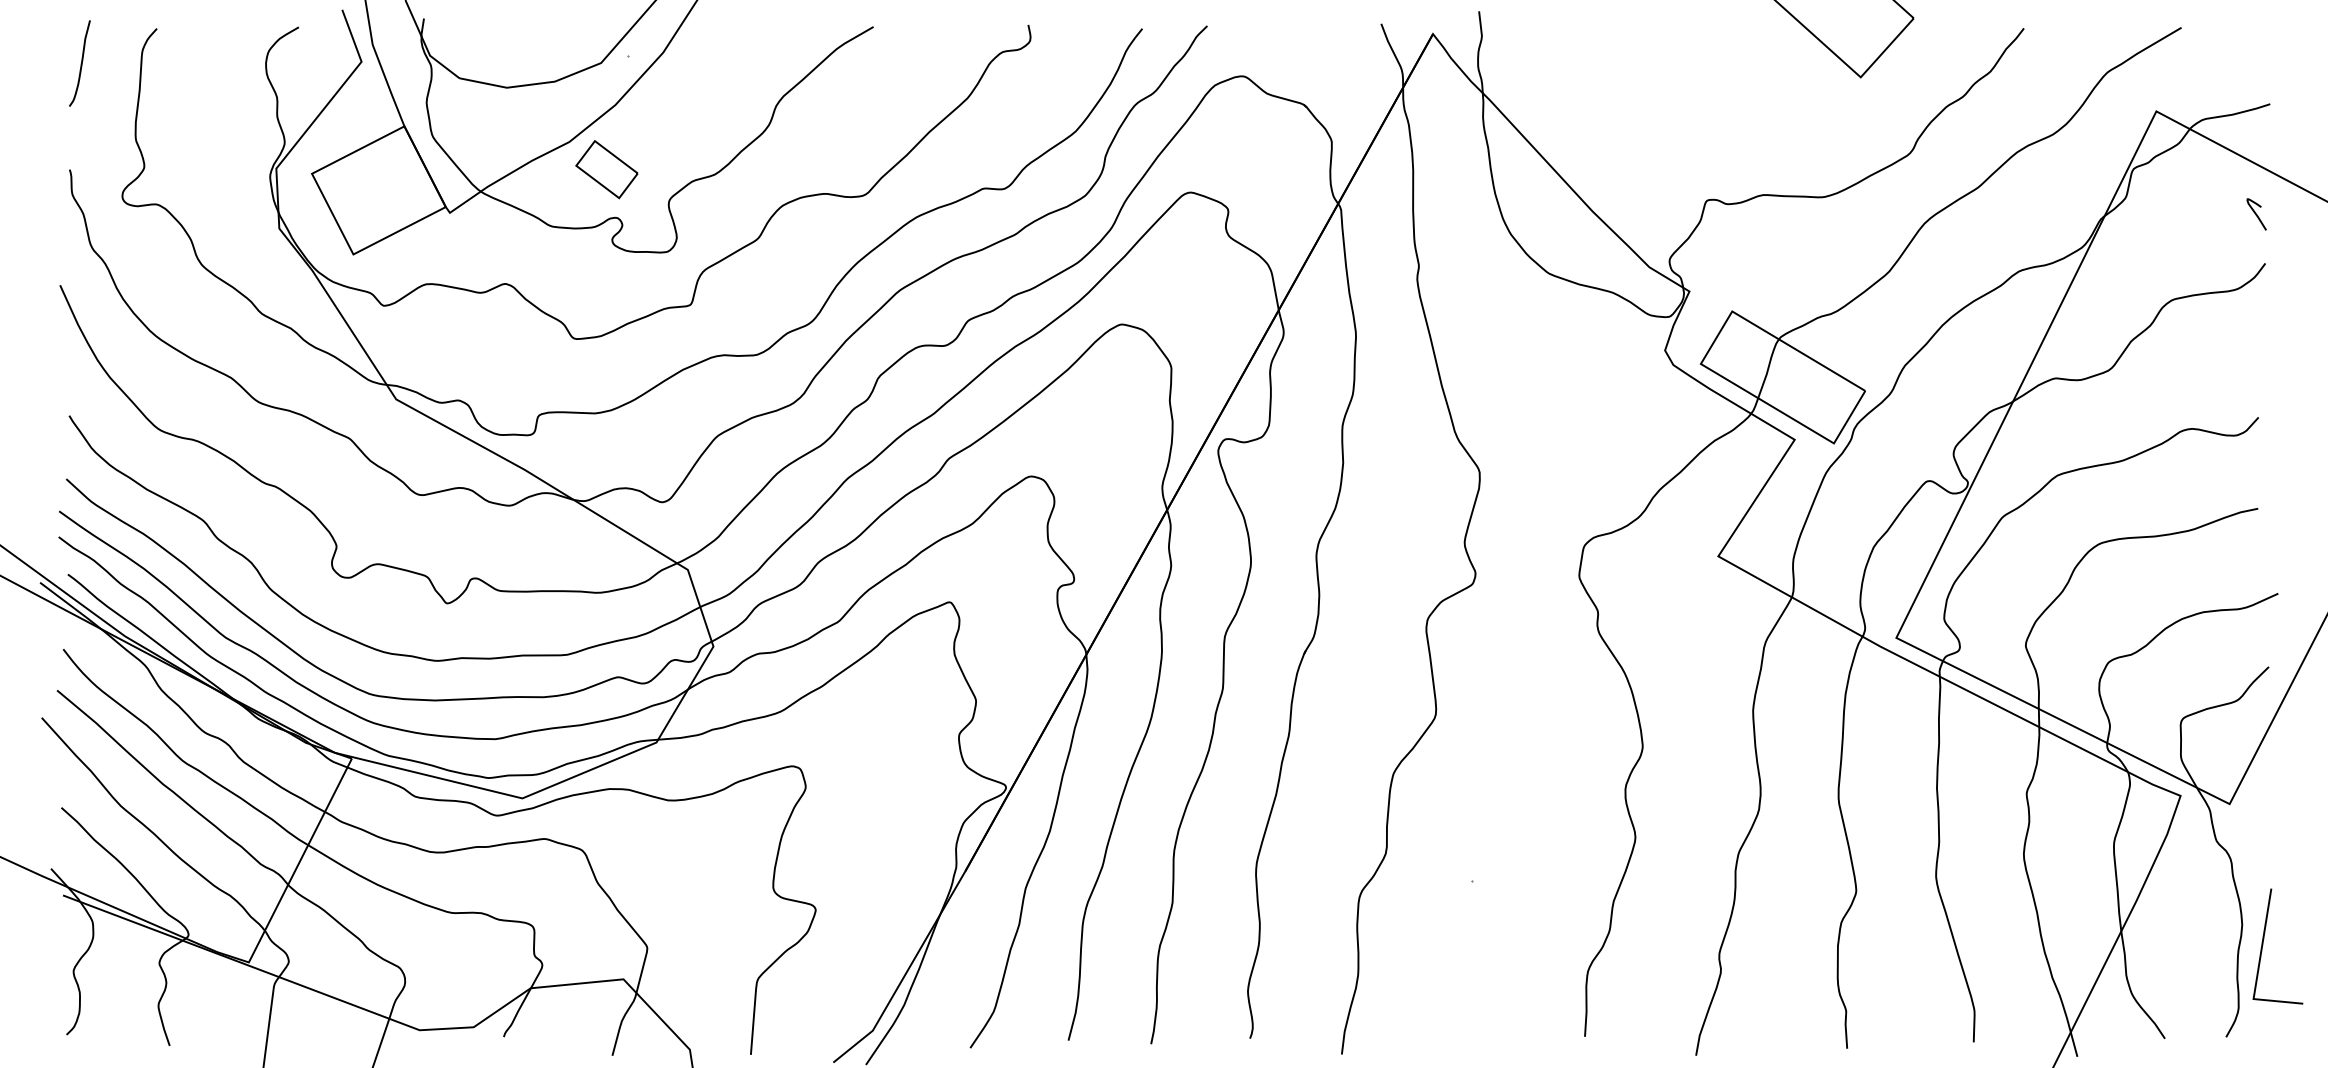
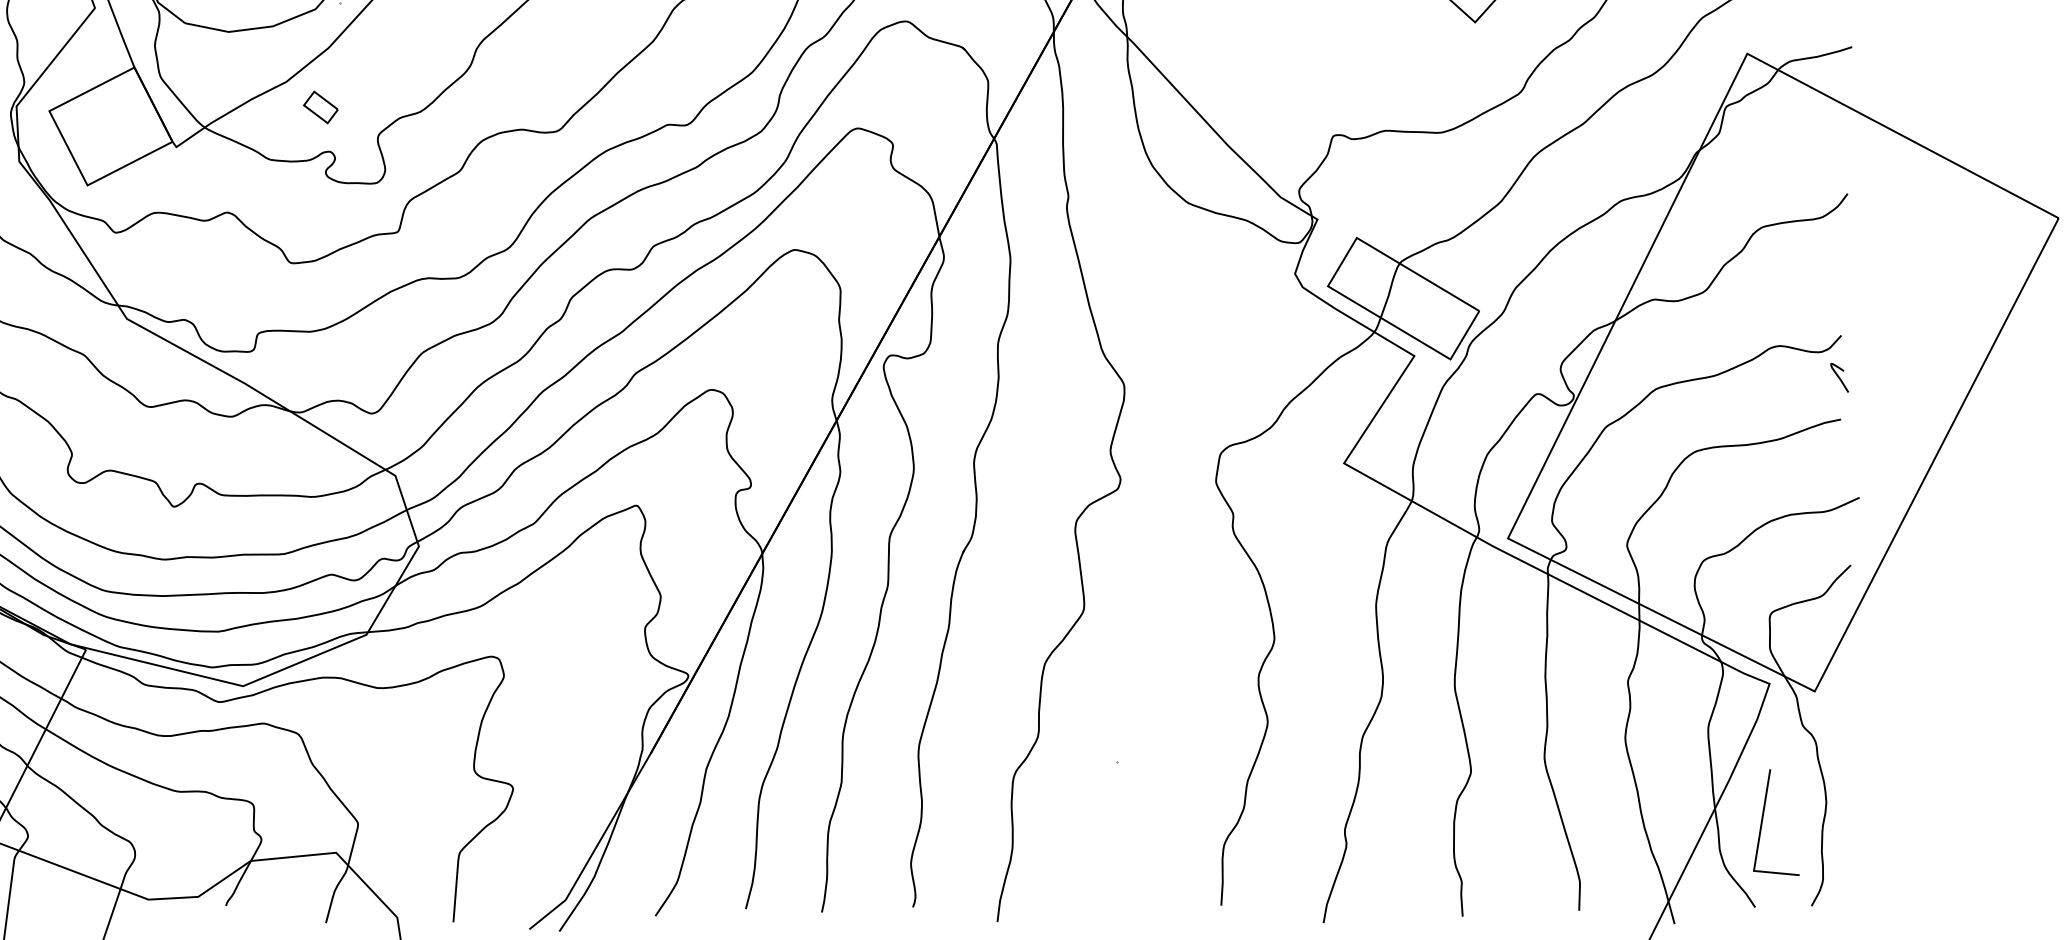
part: (606, 169) -> (320, 107), size x0.6
curve: (2256, 214) -> (1839, 377), moved
line: (2263, 945) -> (1763, 821), moved

